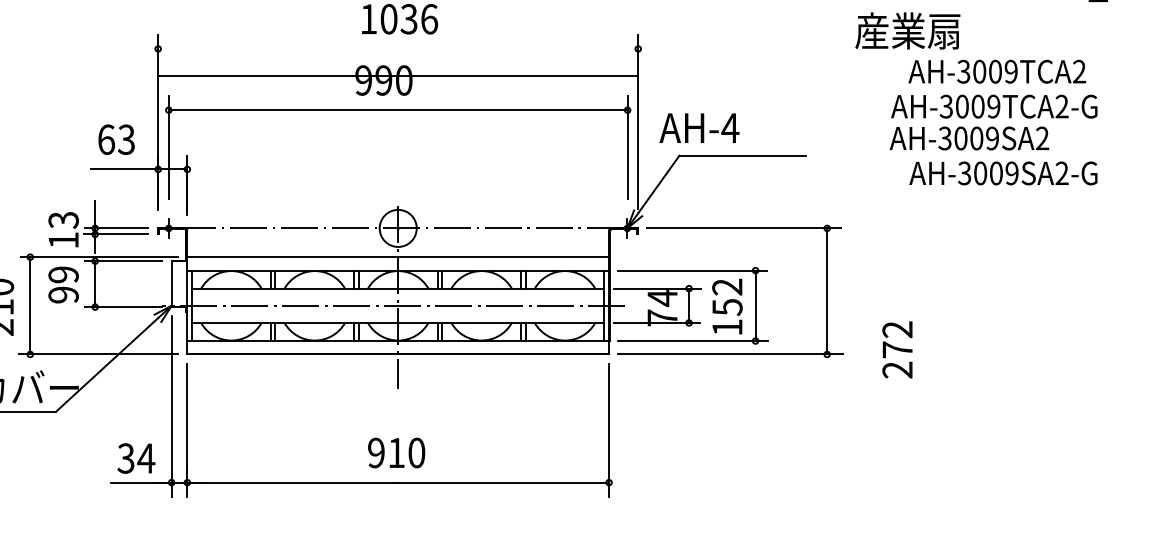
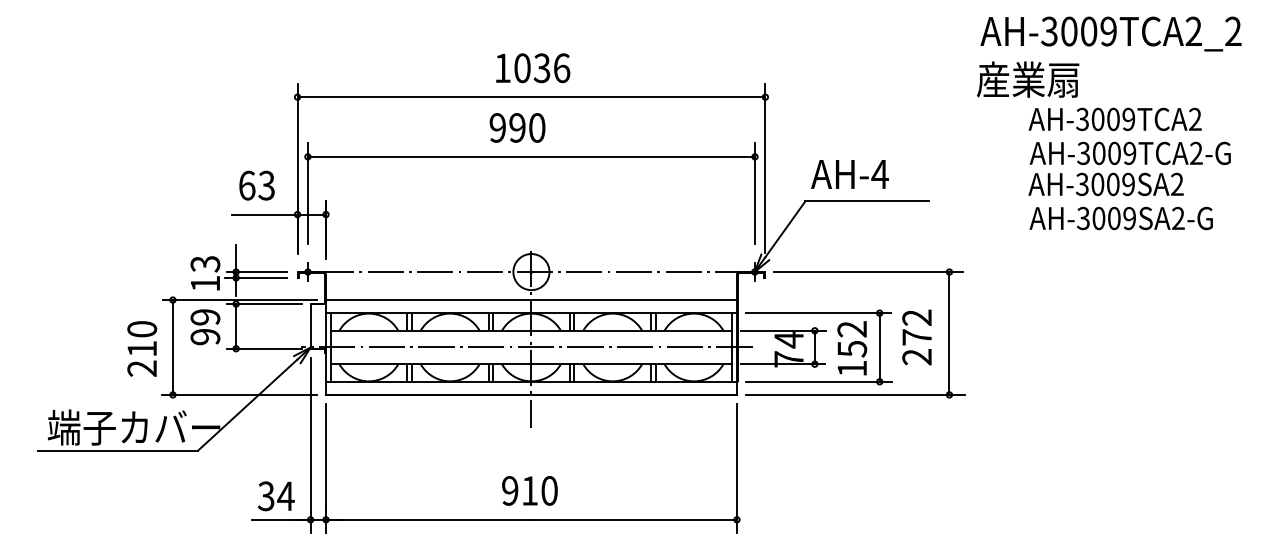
line: (398, 75) -> (531, 97), moved
text: (993, 122) -> (1129, 168), moved
text: (698, 128) -> (849, 174), moved
text: (896, 349) -> (916, 337), moved

